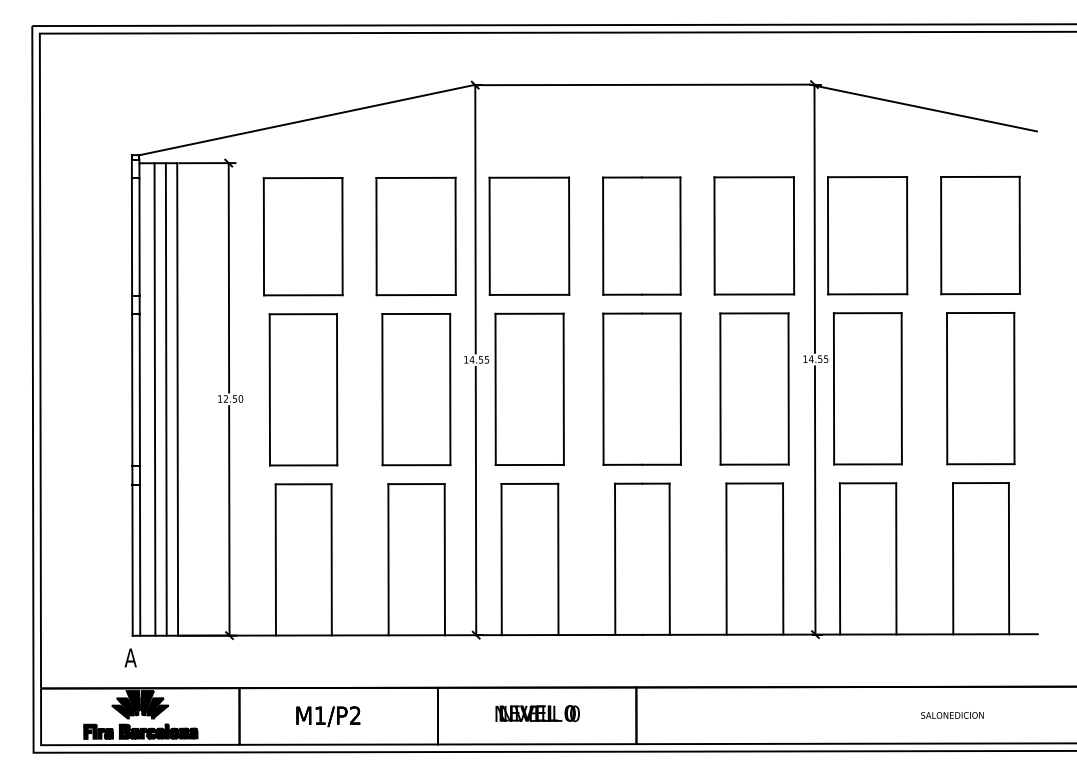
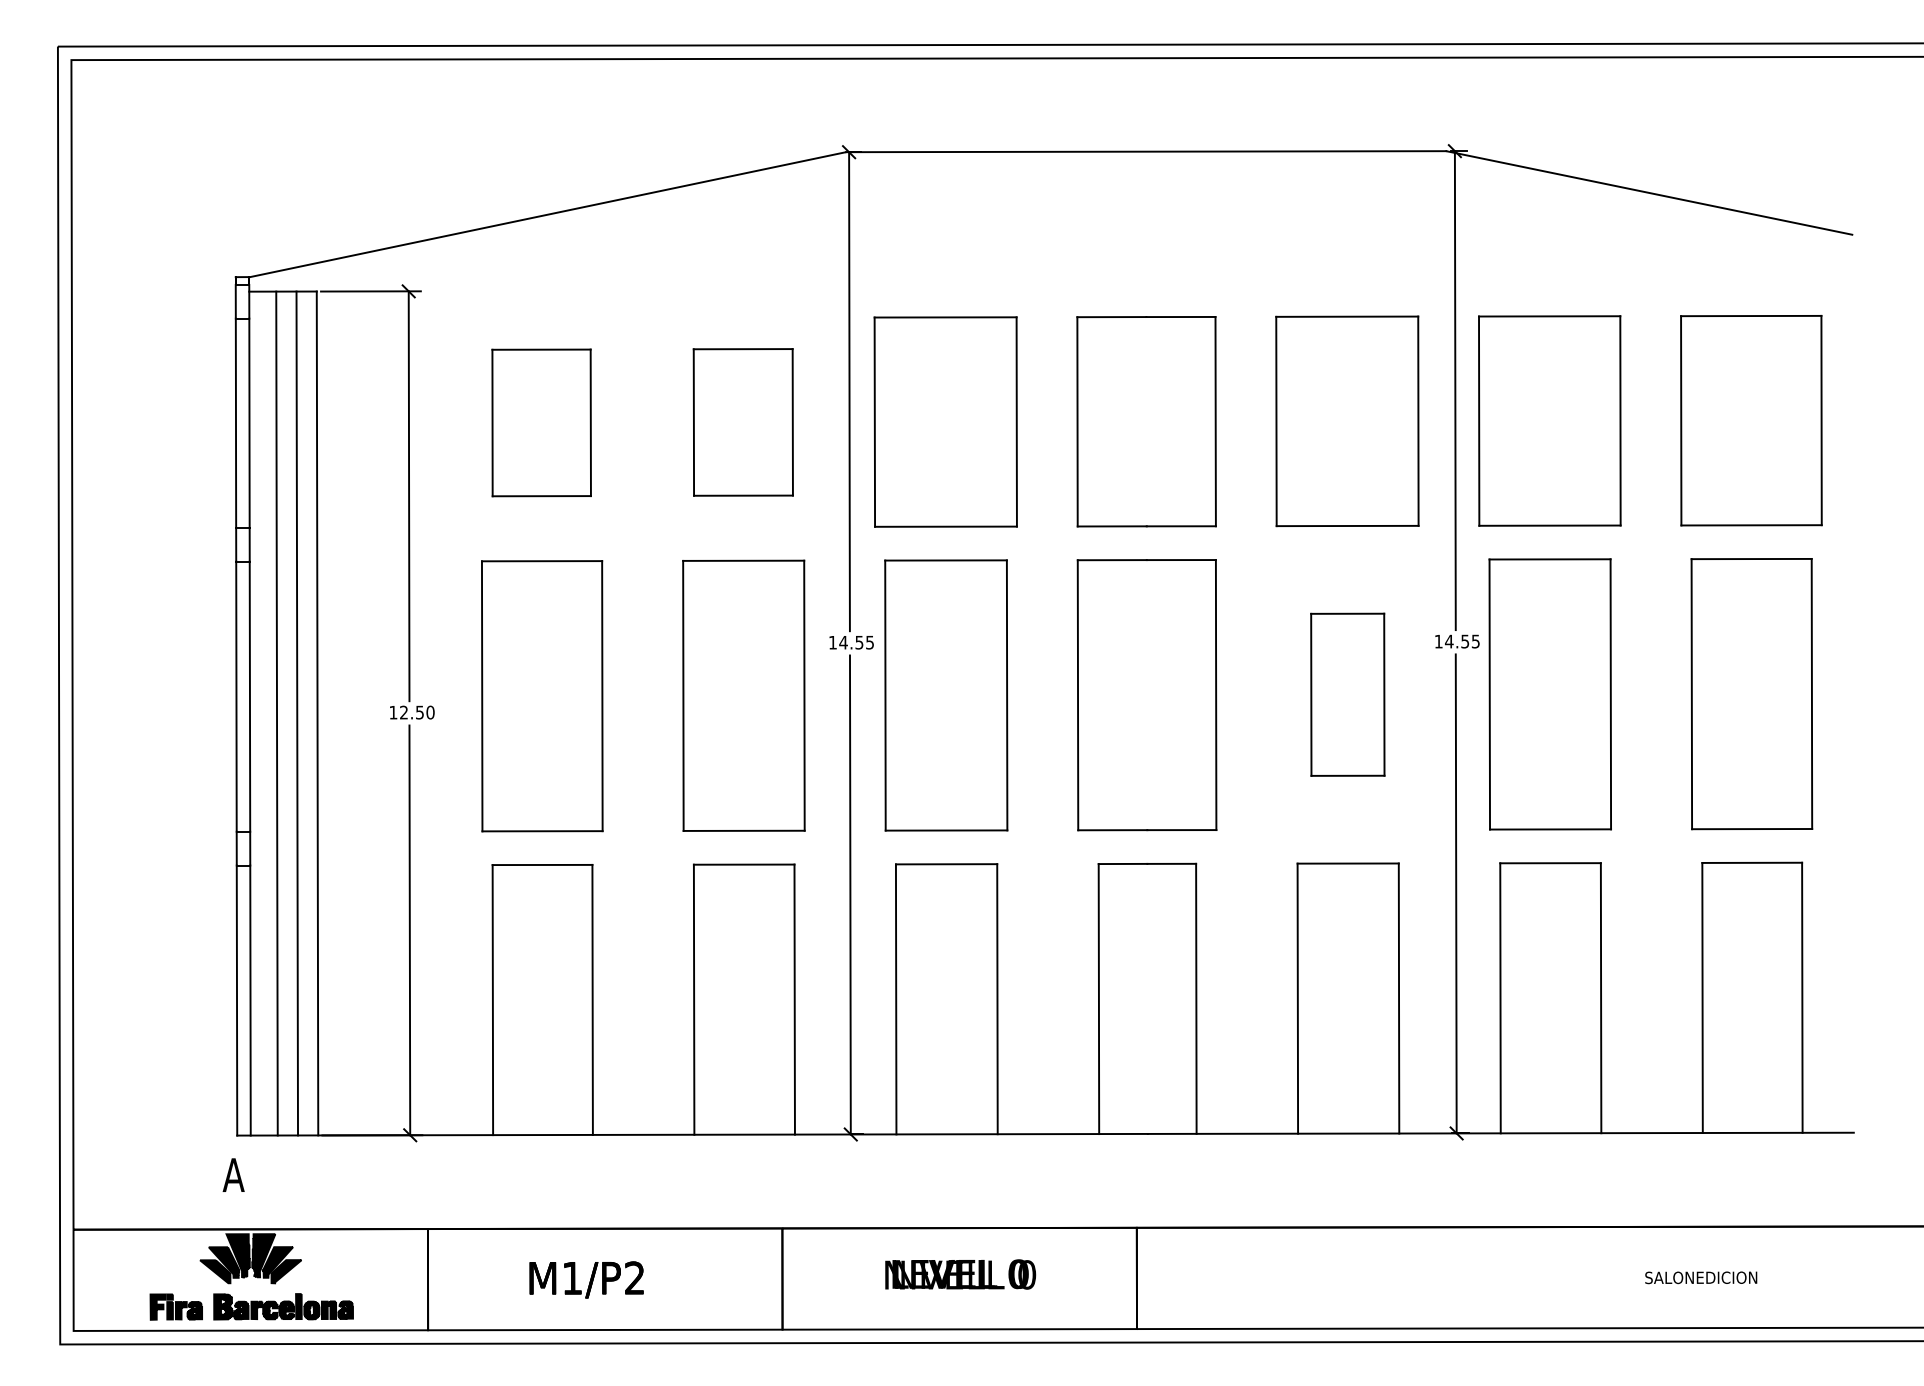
part: (302, 236) -> (540, 422), size x0.7
part: (415, 236) -> (742, 422), size x0.7
part: (754, 388) -> (1347, 693), size x0.6

